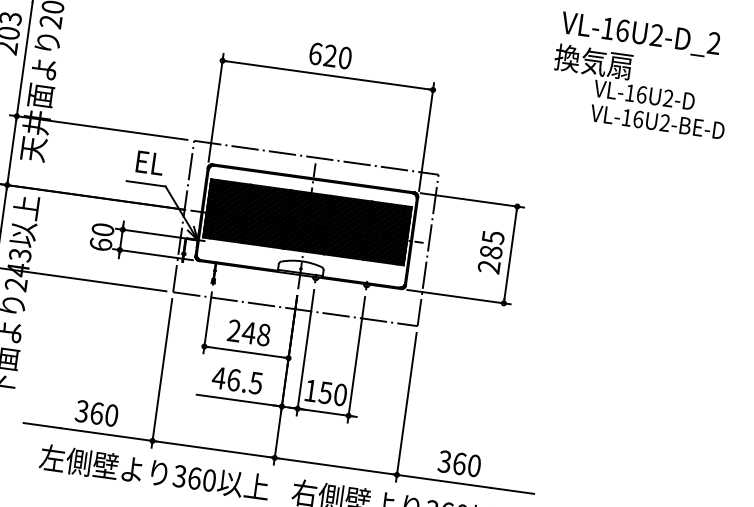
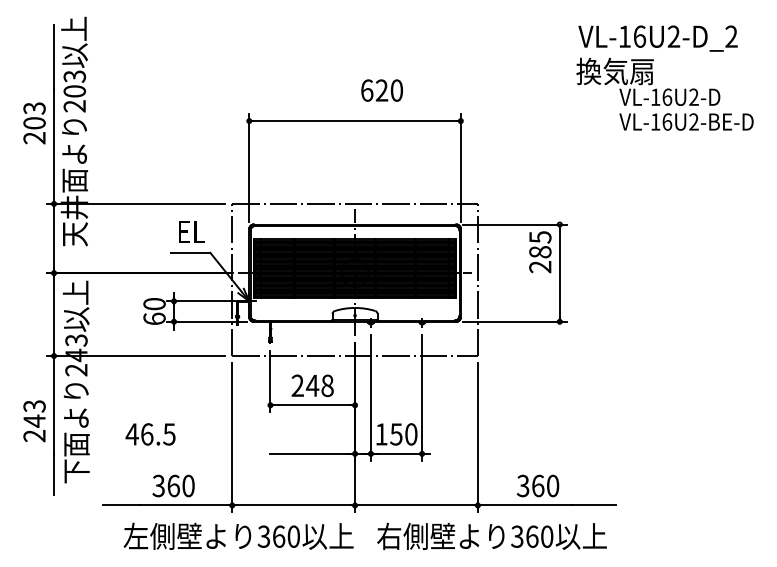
text: (329, 55) -> (381, 90), moved
text: (491, 252) -> (540, 252), moved
text: (237, 380) -> (150, 434), moved

